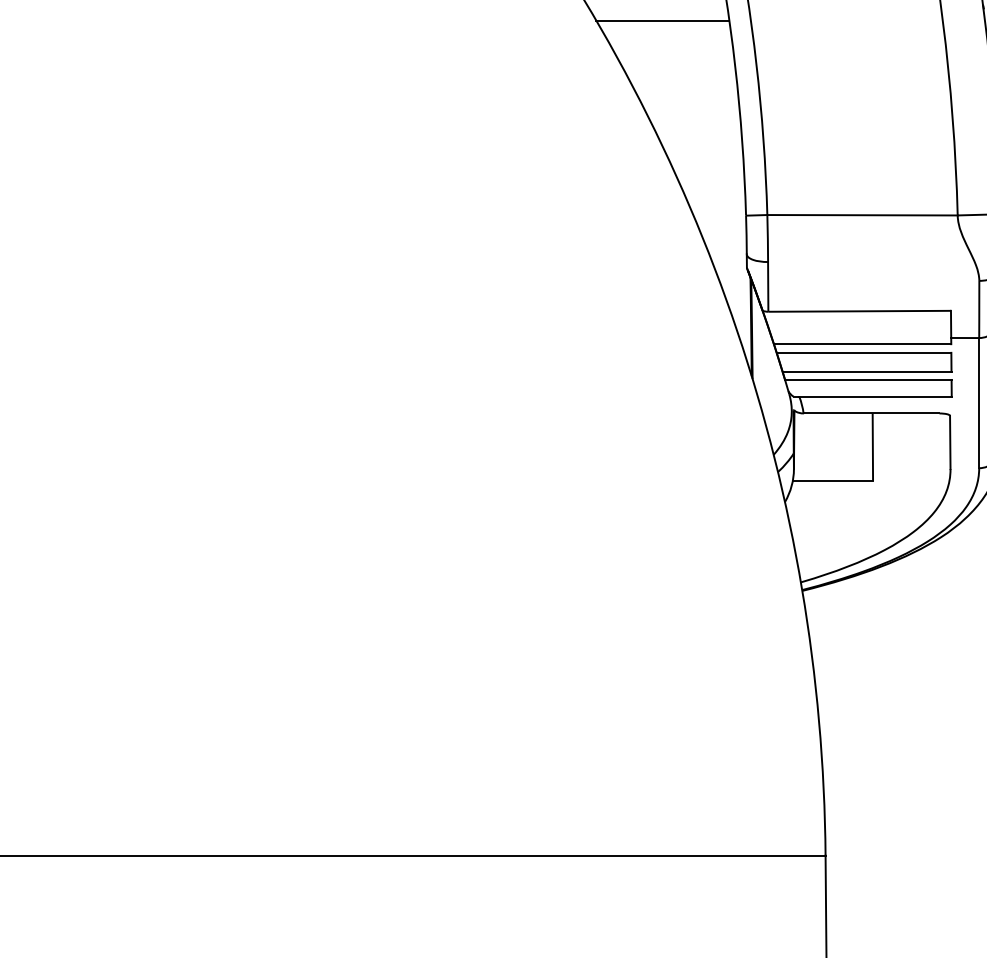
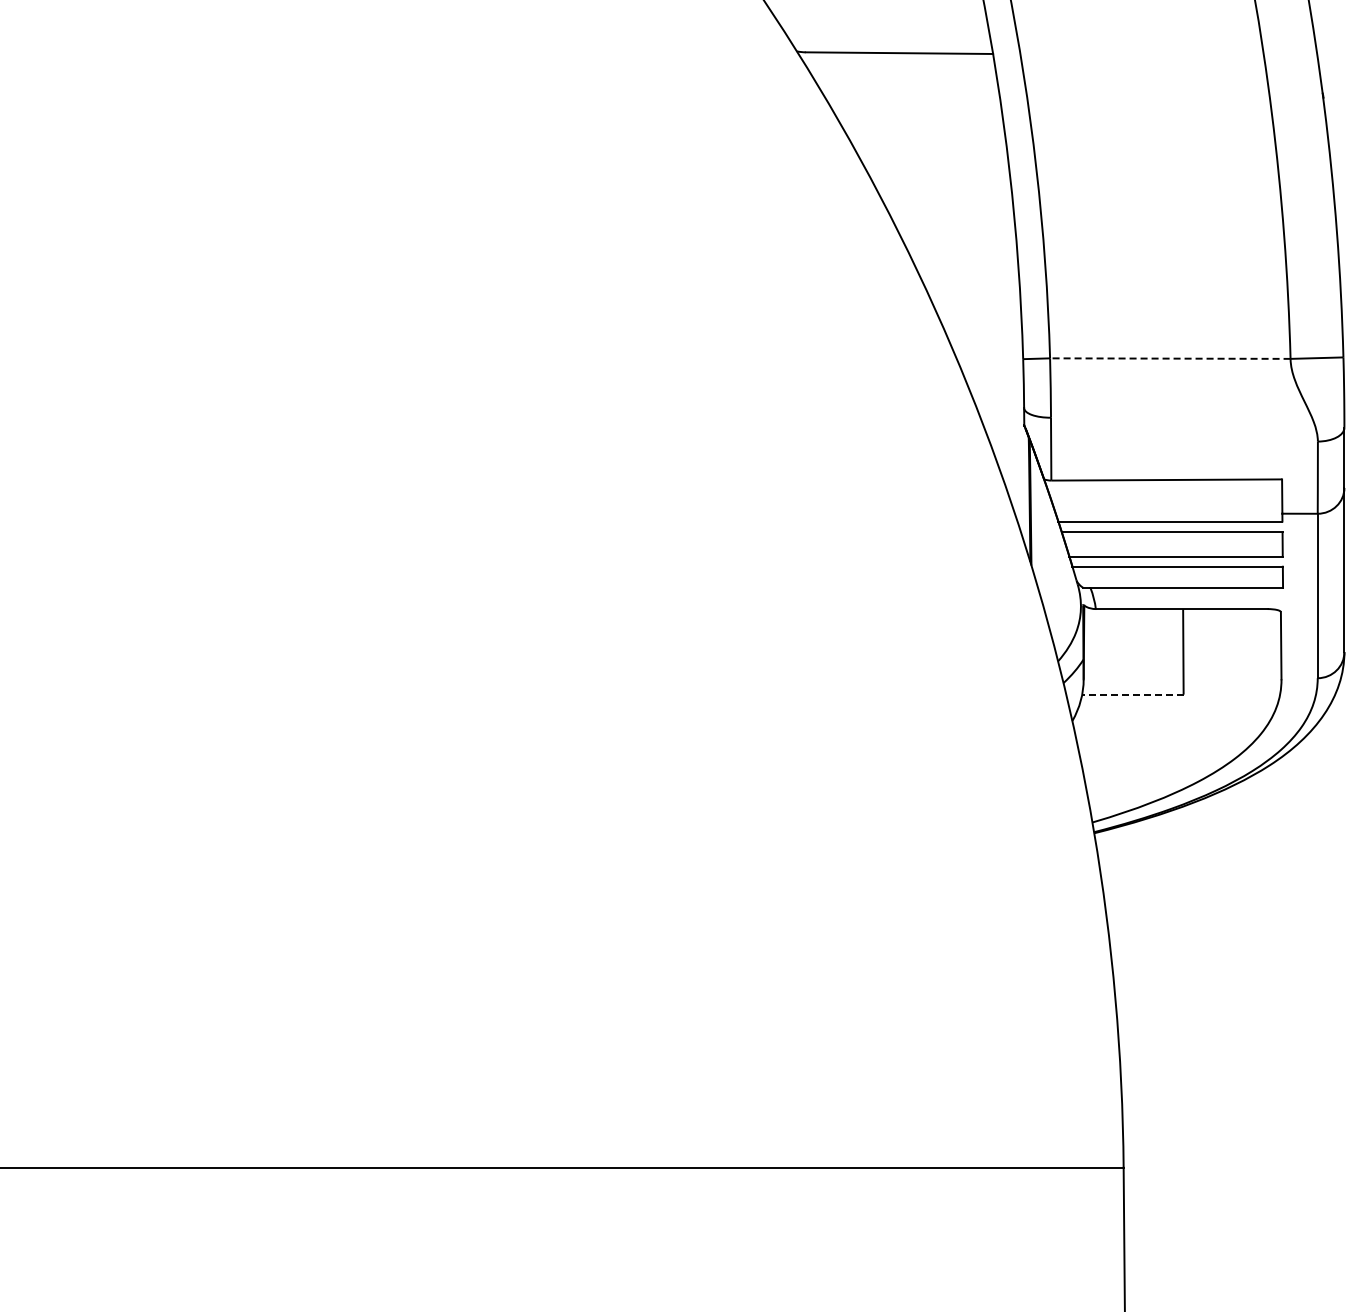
line: (663, 20) -> (918, 112), removed
line: (861, 215) -> (1169, 358), solid -> dashed
line: (832, 481) -> (1132, 694), solid -> dashed

